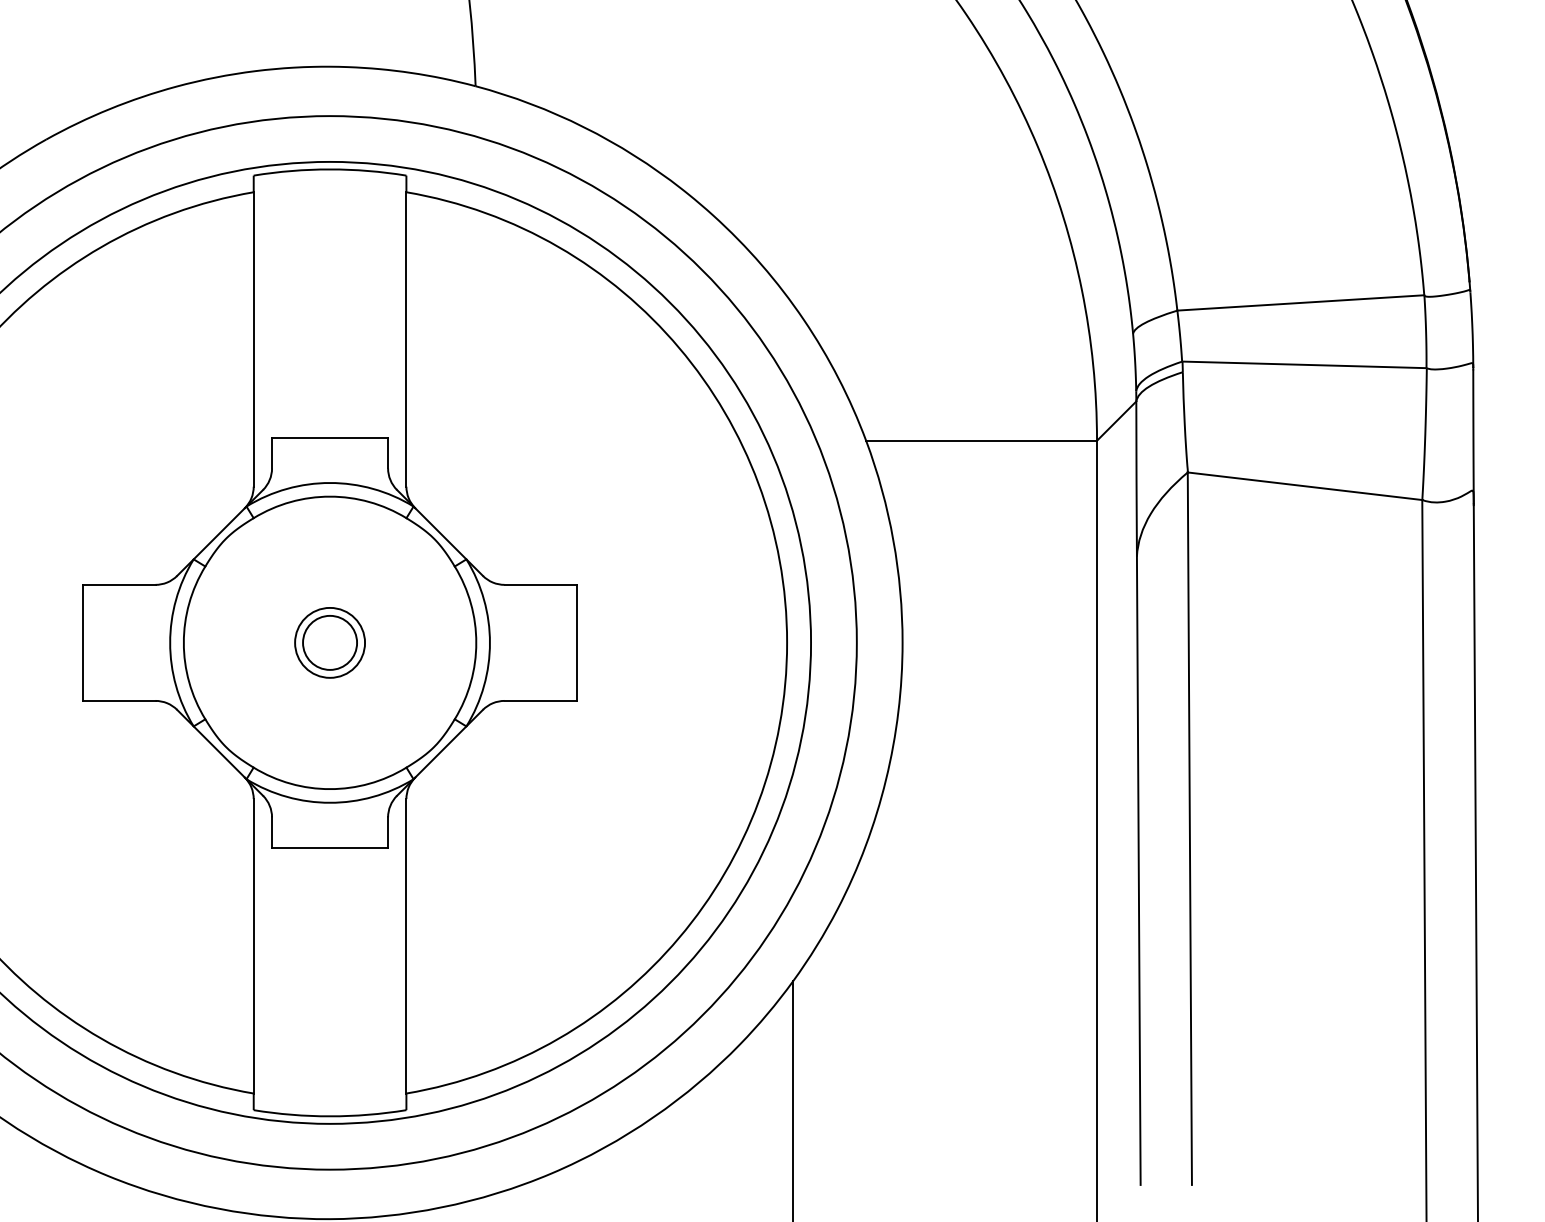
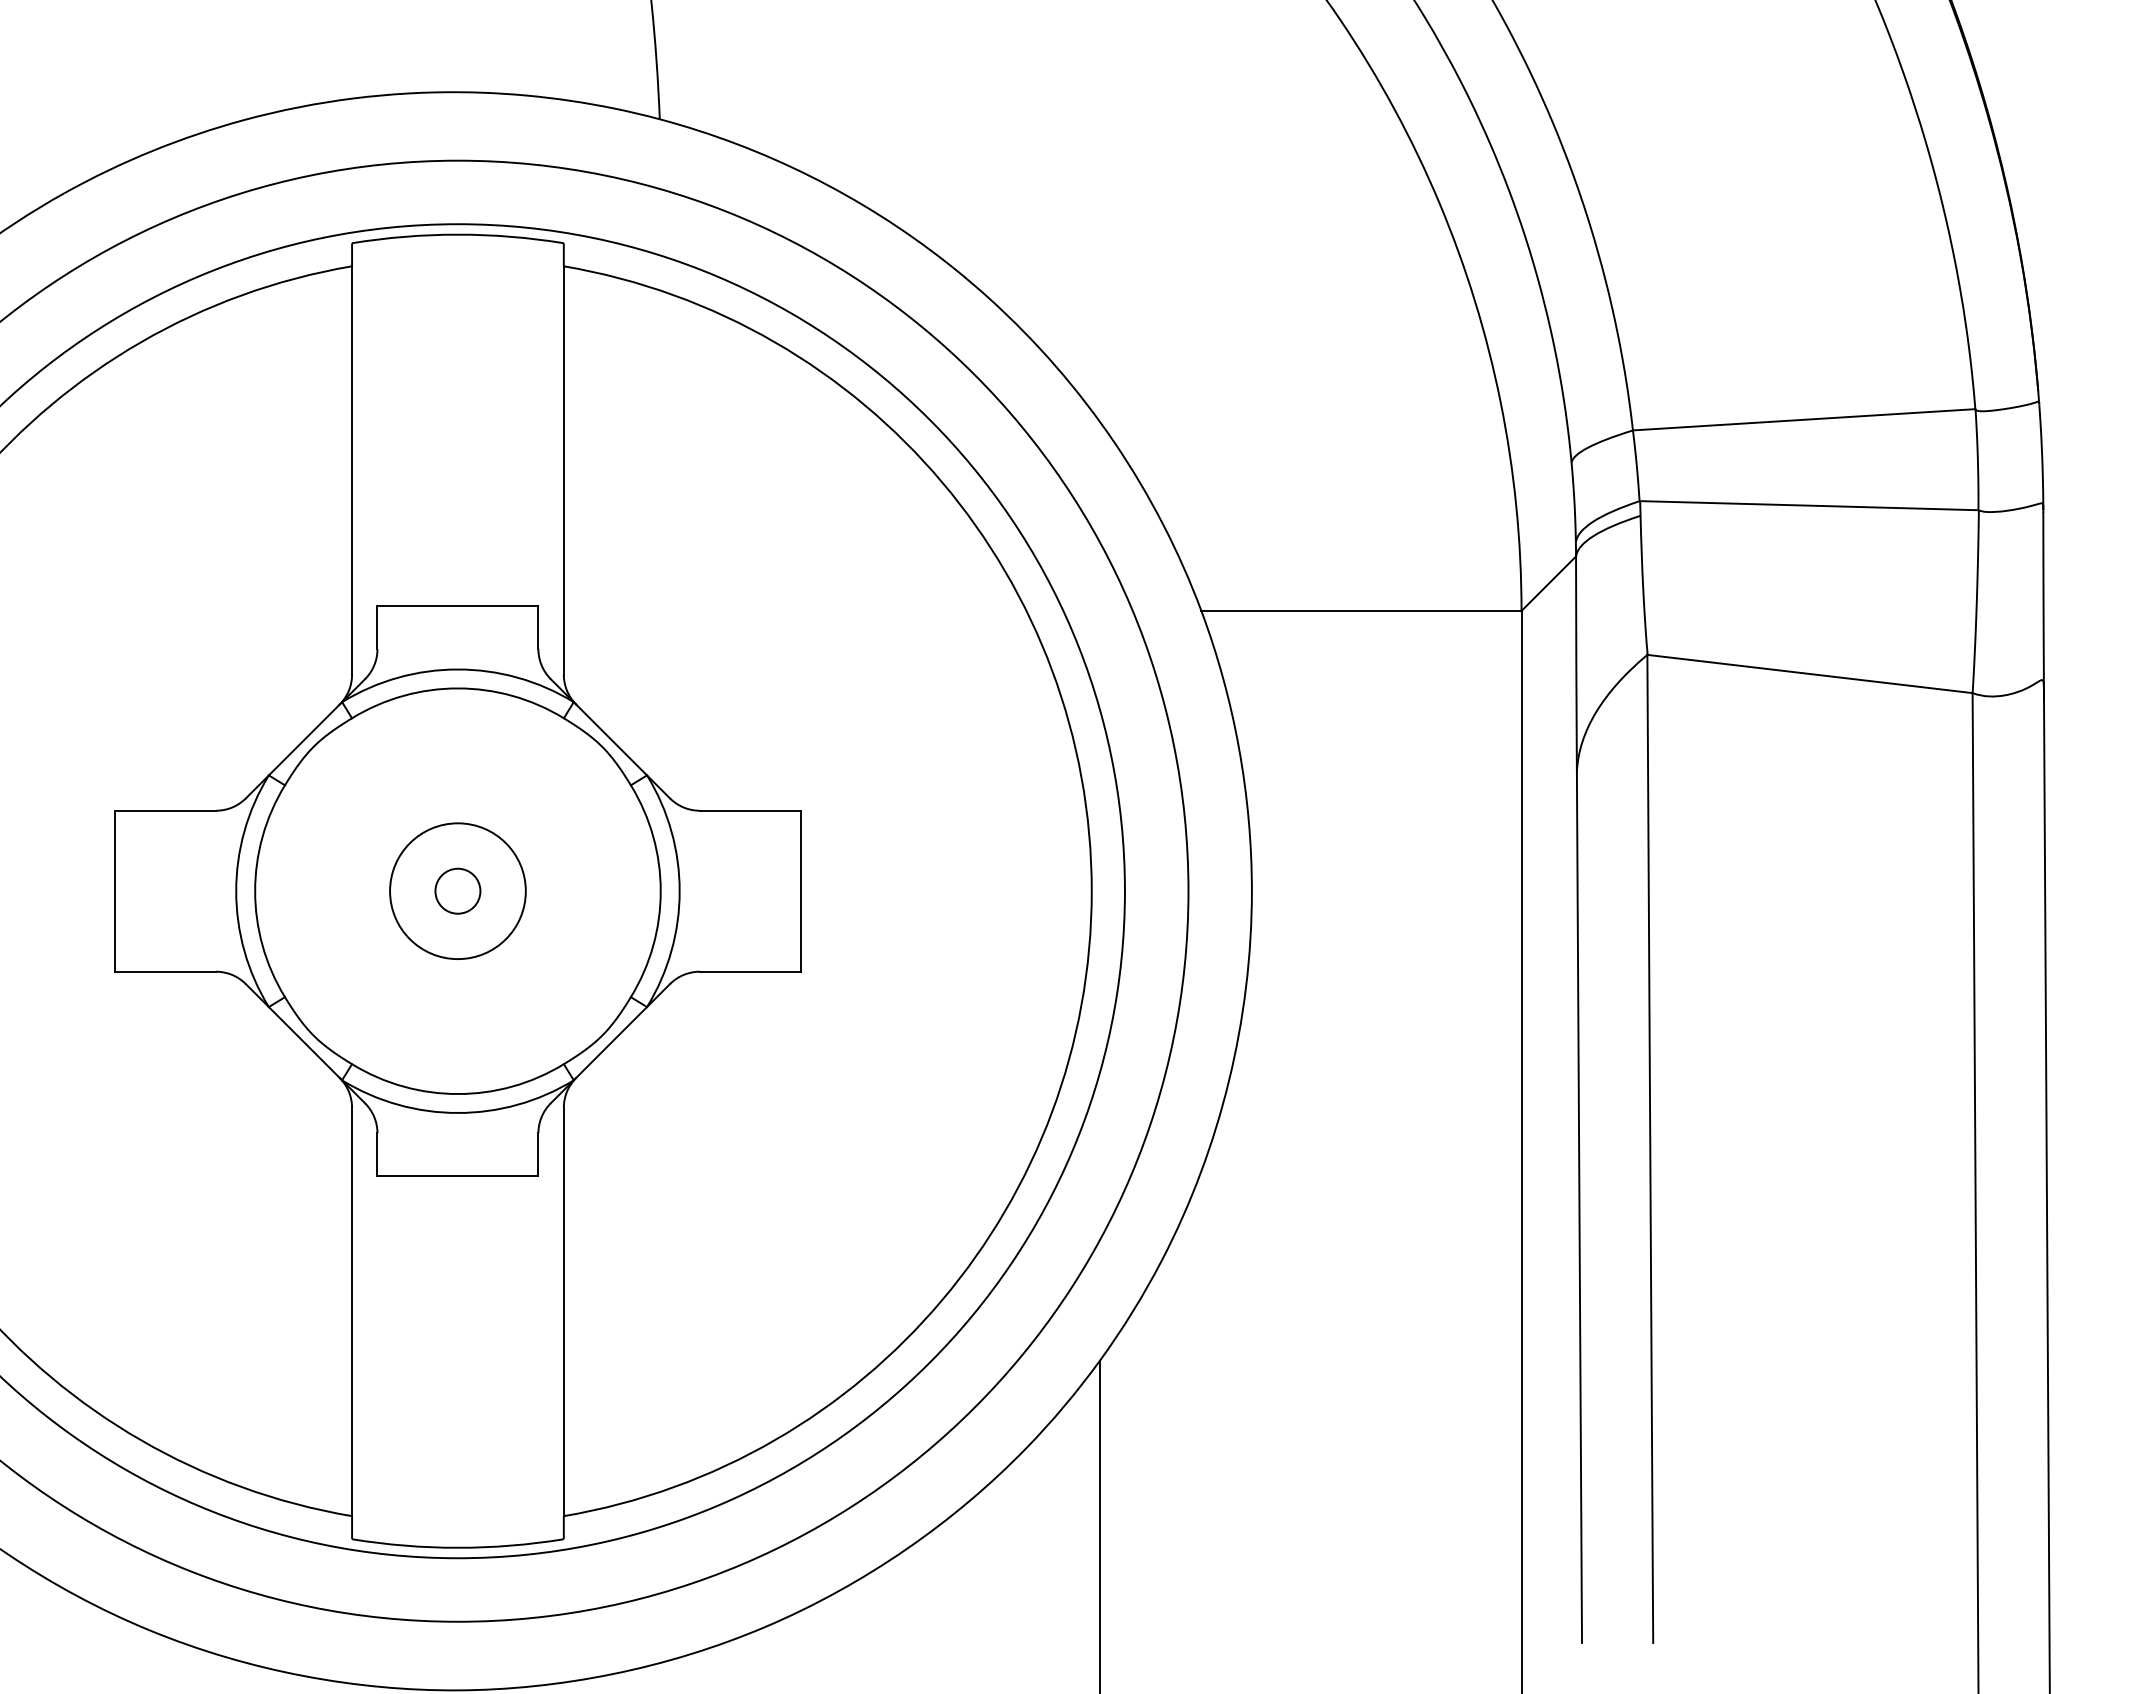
circle: (329, 642) -> (457, 890), size x0.6
circle: (329, 642) -> (457, 890), size x1.4

